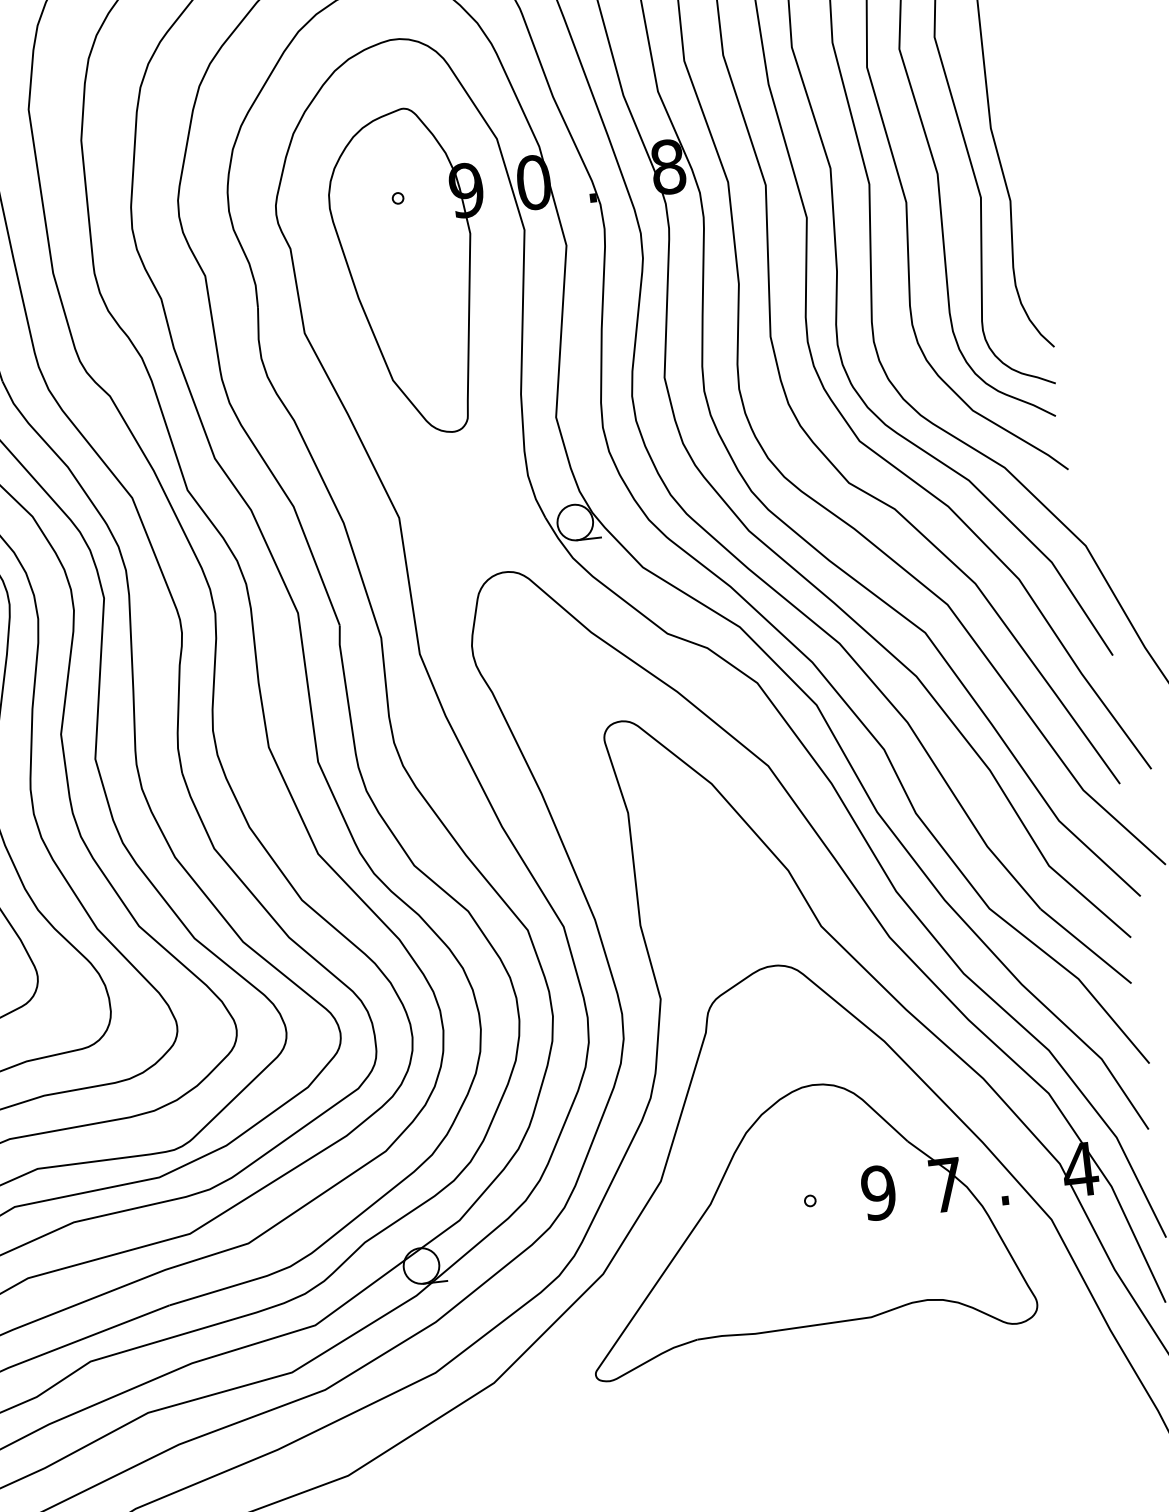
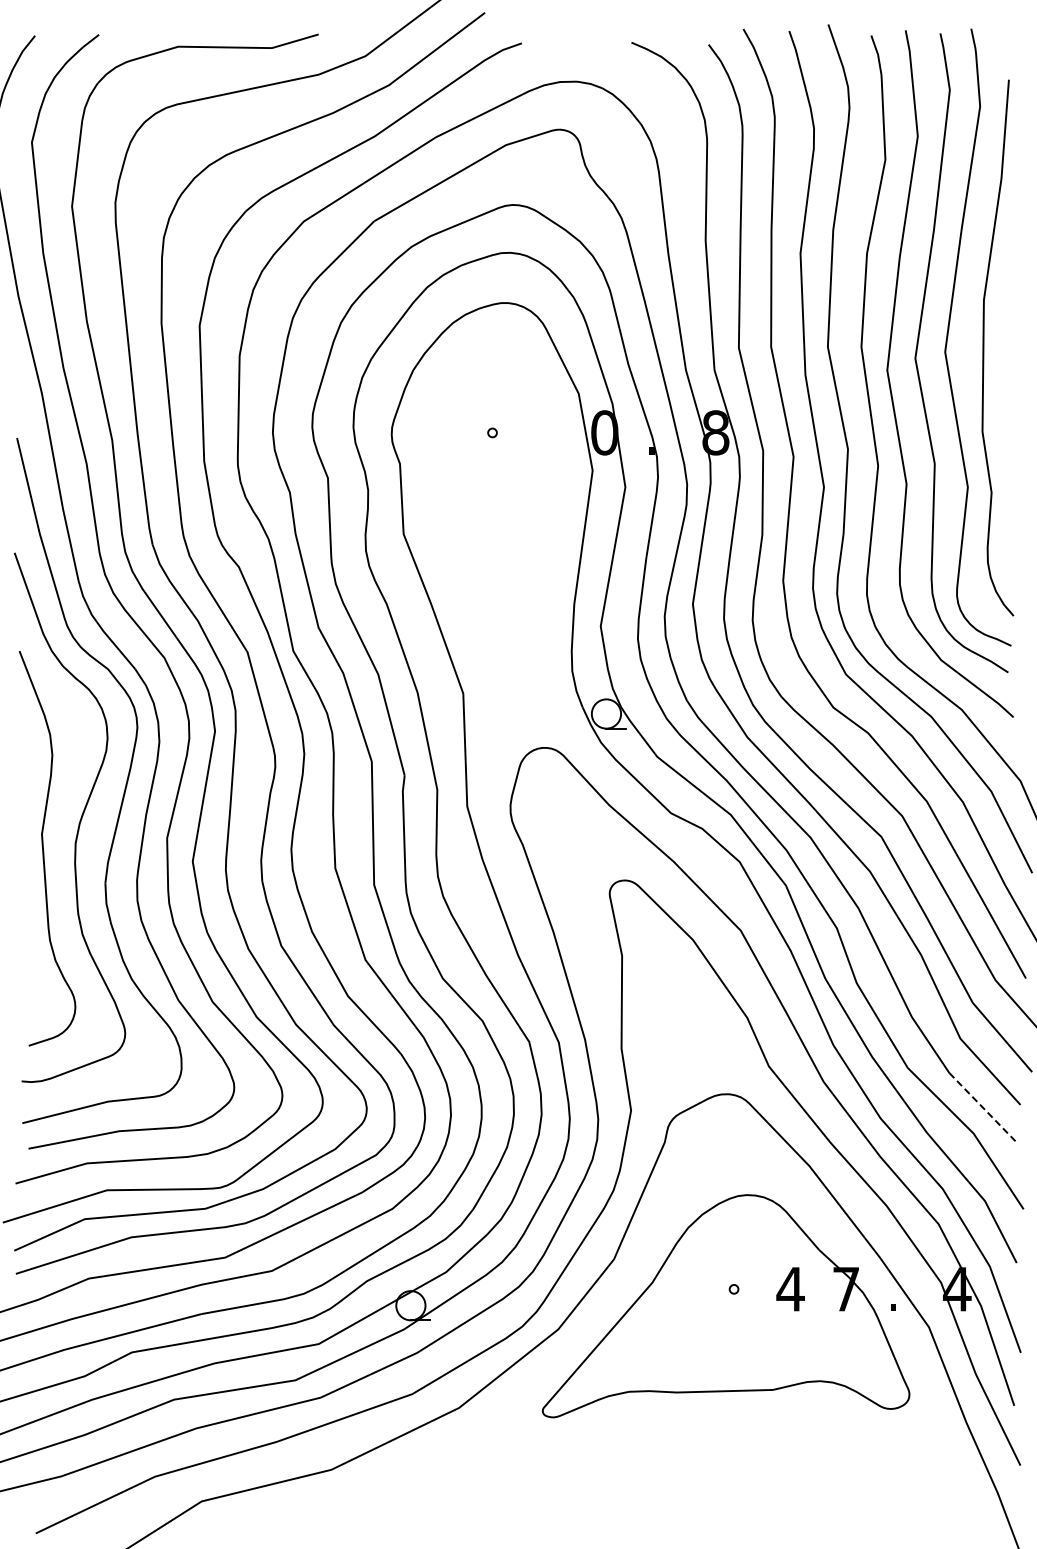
part: (413, 272) -> (498, 494), removed
line: (1086, 947) -> (983, 1108), solid -> dashed
text: (878, 1192) -> (790, 1288), 9 -> 4

